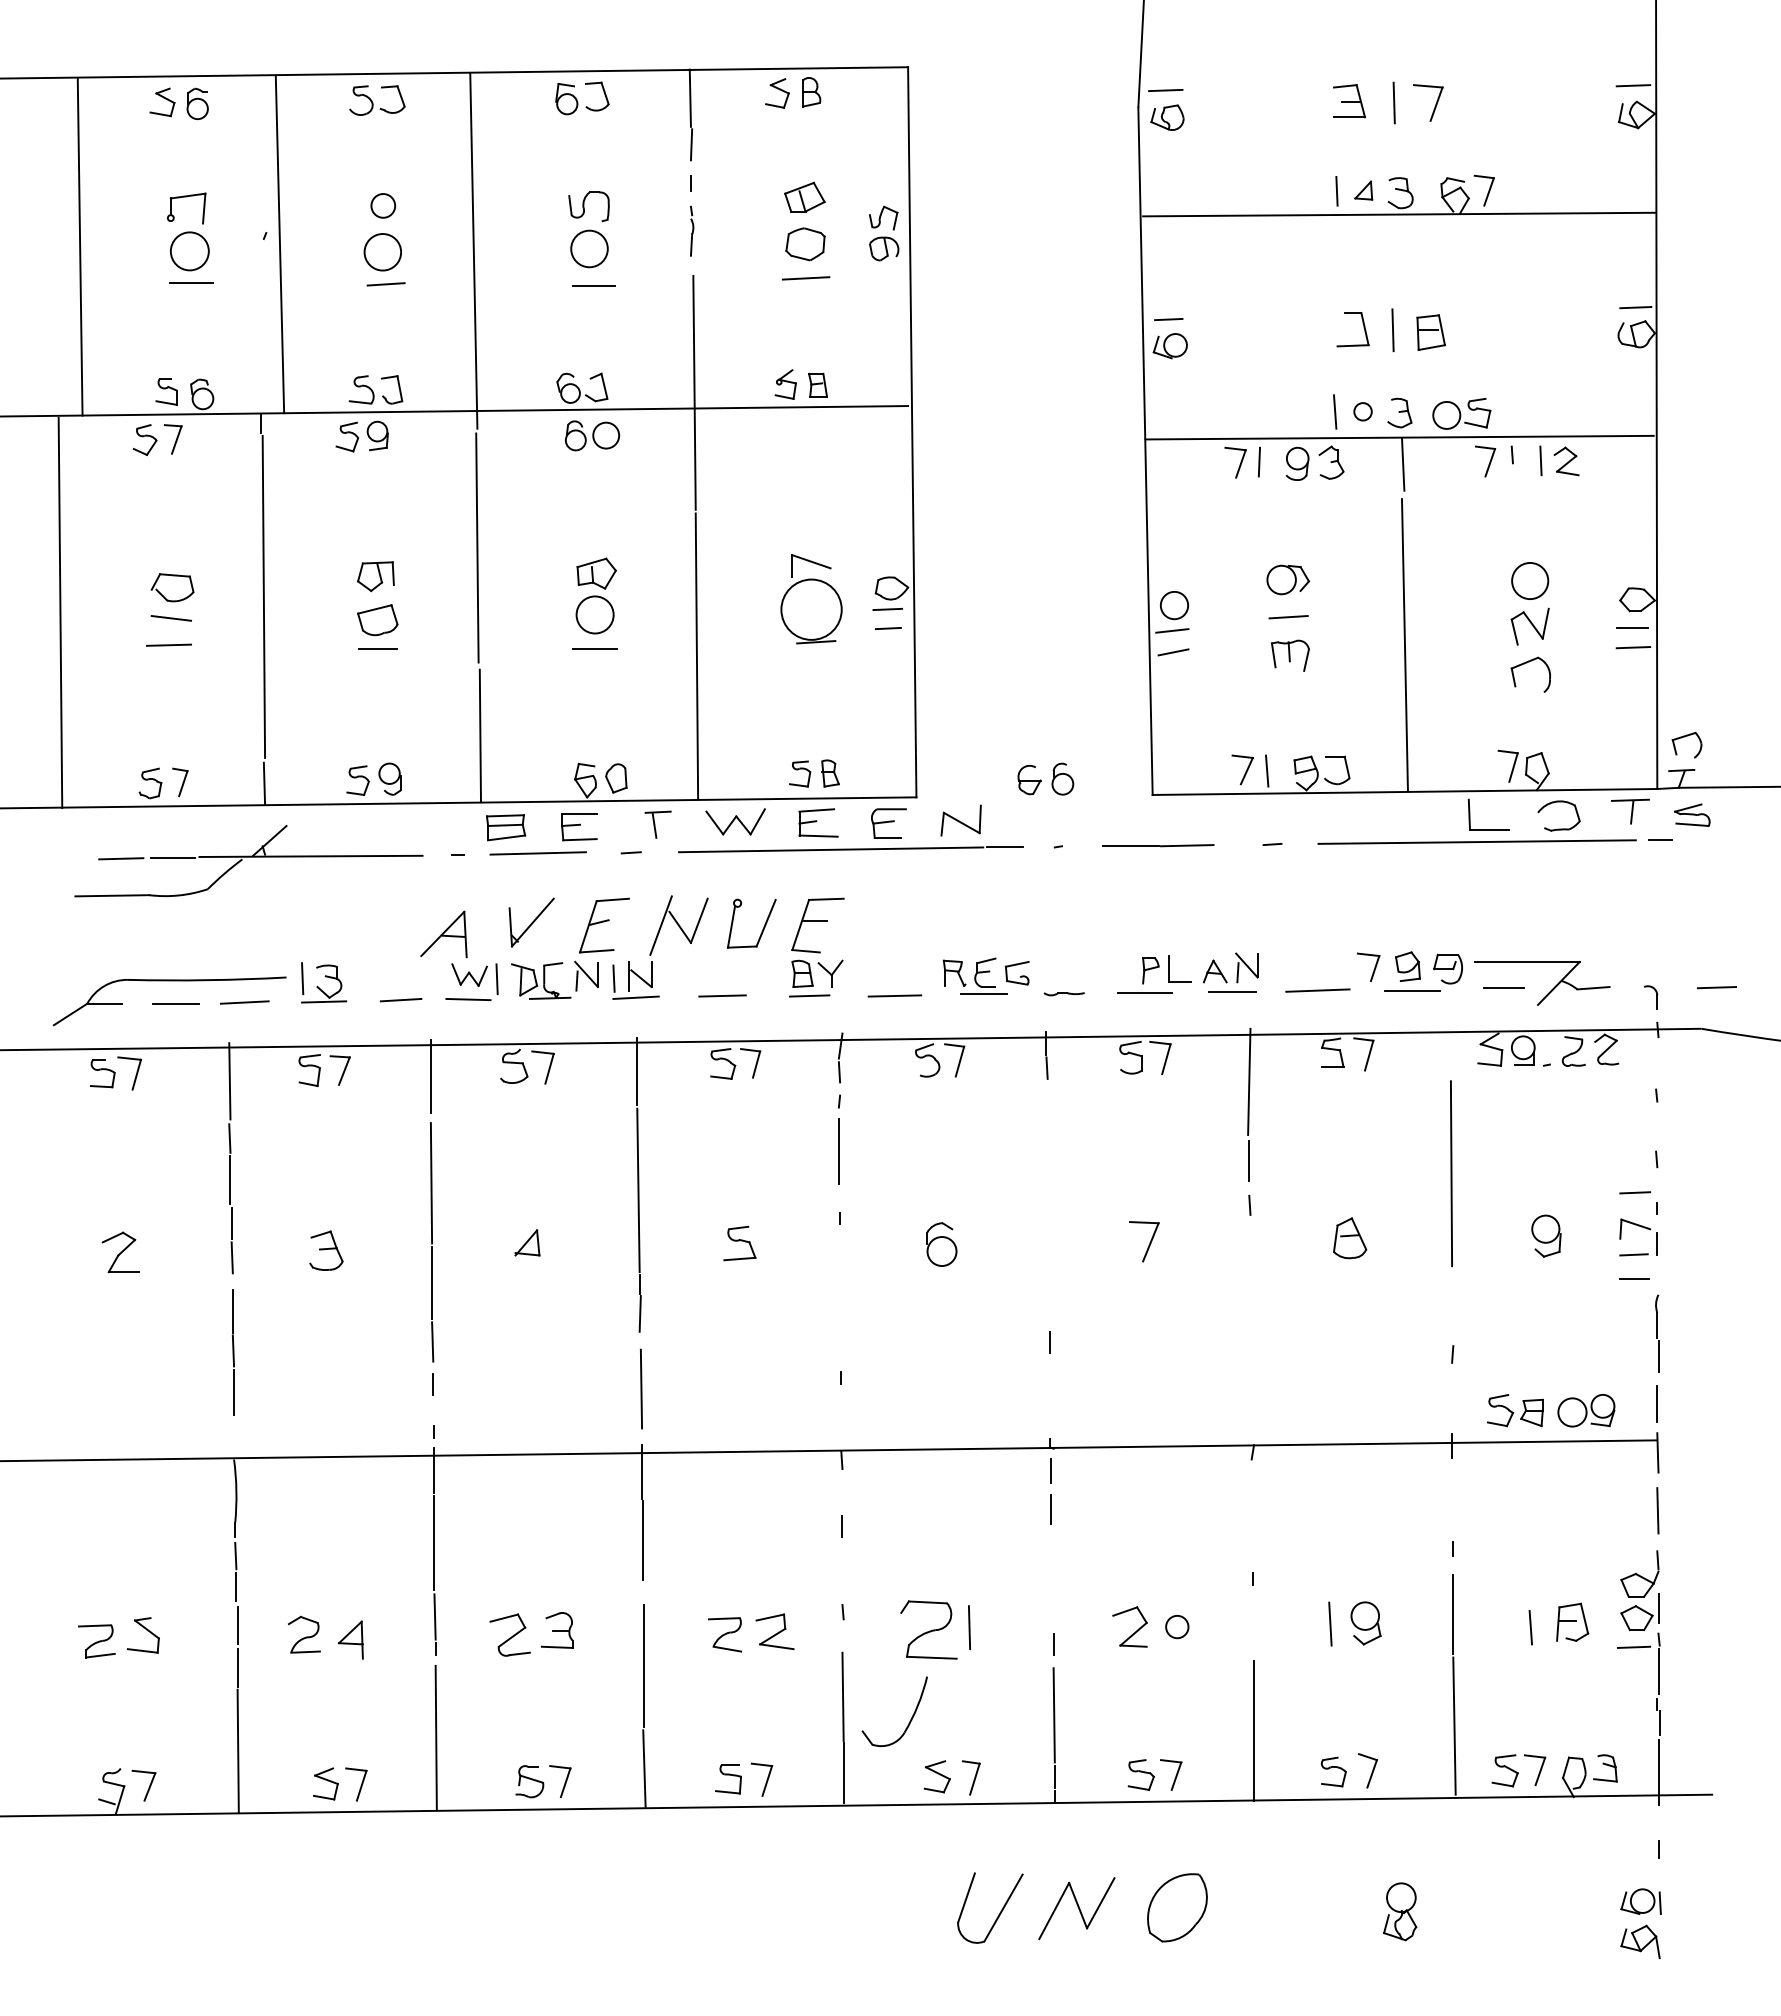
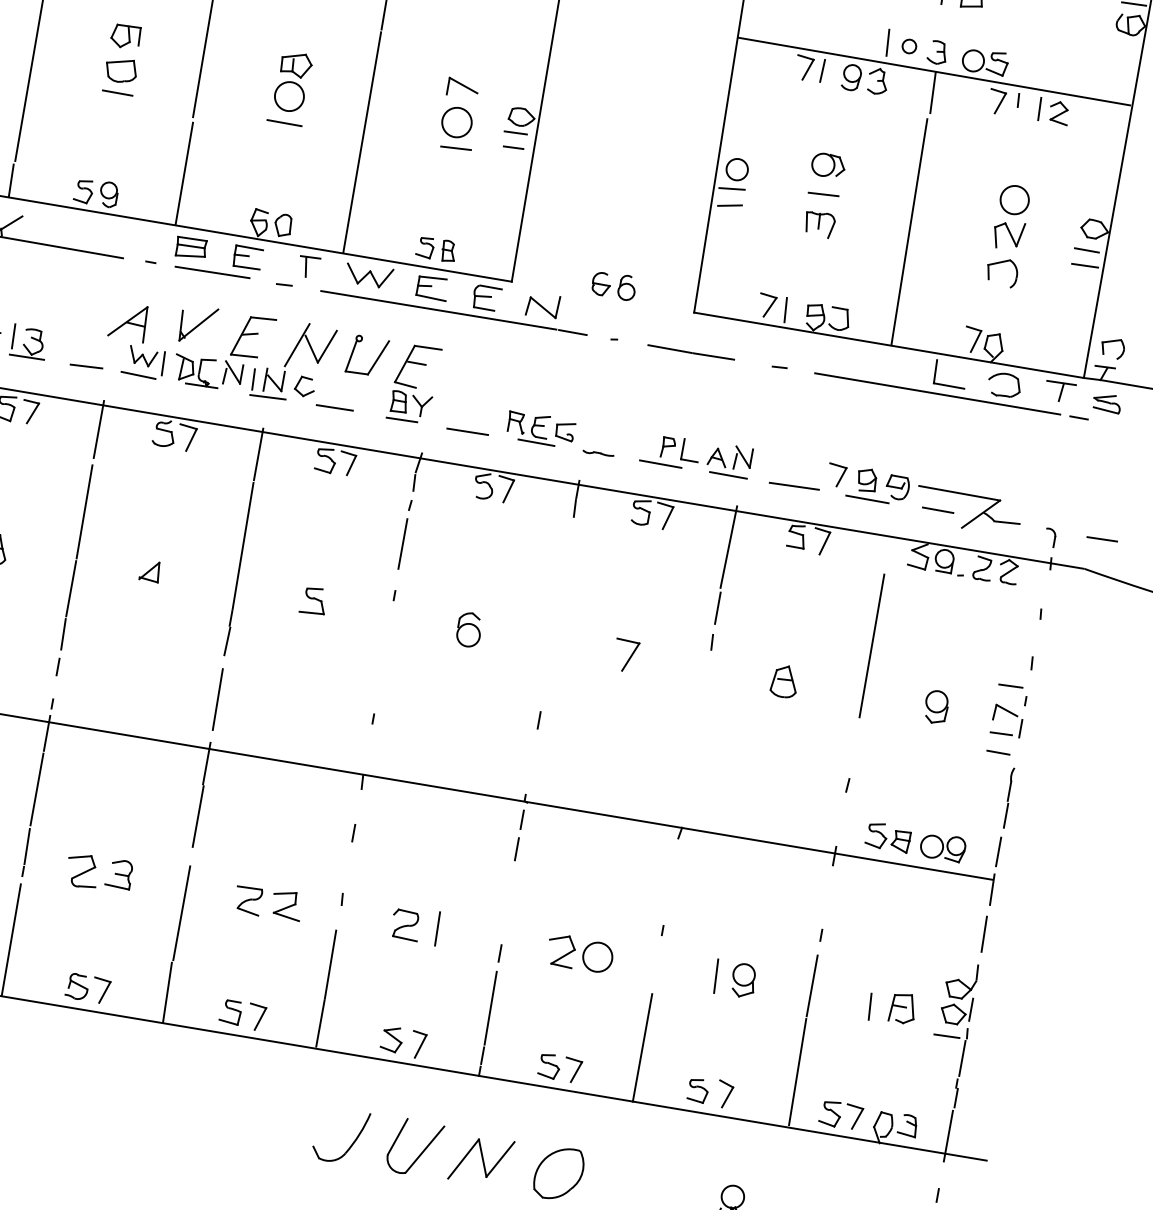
circle: (811, 609) -> (456, 122), size x0.62
part: (686, 982) -> (308, 392), added
circle: (1176, 1626) -> (597, 956), size x1.67
part: (928, 1629) -> (405, 924), size x0.62
part: (910, 1719) -> (351, 1144), moved

